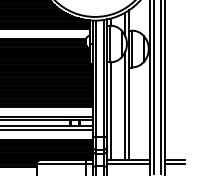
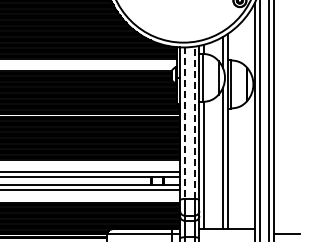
line: (103, 78) -> (194, 122), solid -> dashed
line: (95, 79) -> (184, 123), solid -> dashed
line: (174, 160) -> (287, 229), removed
line: (128, 164) -> (226, 234), removed

